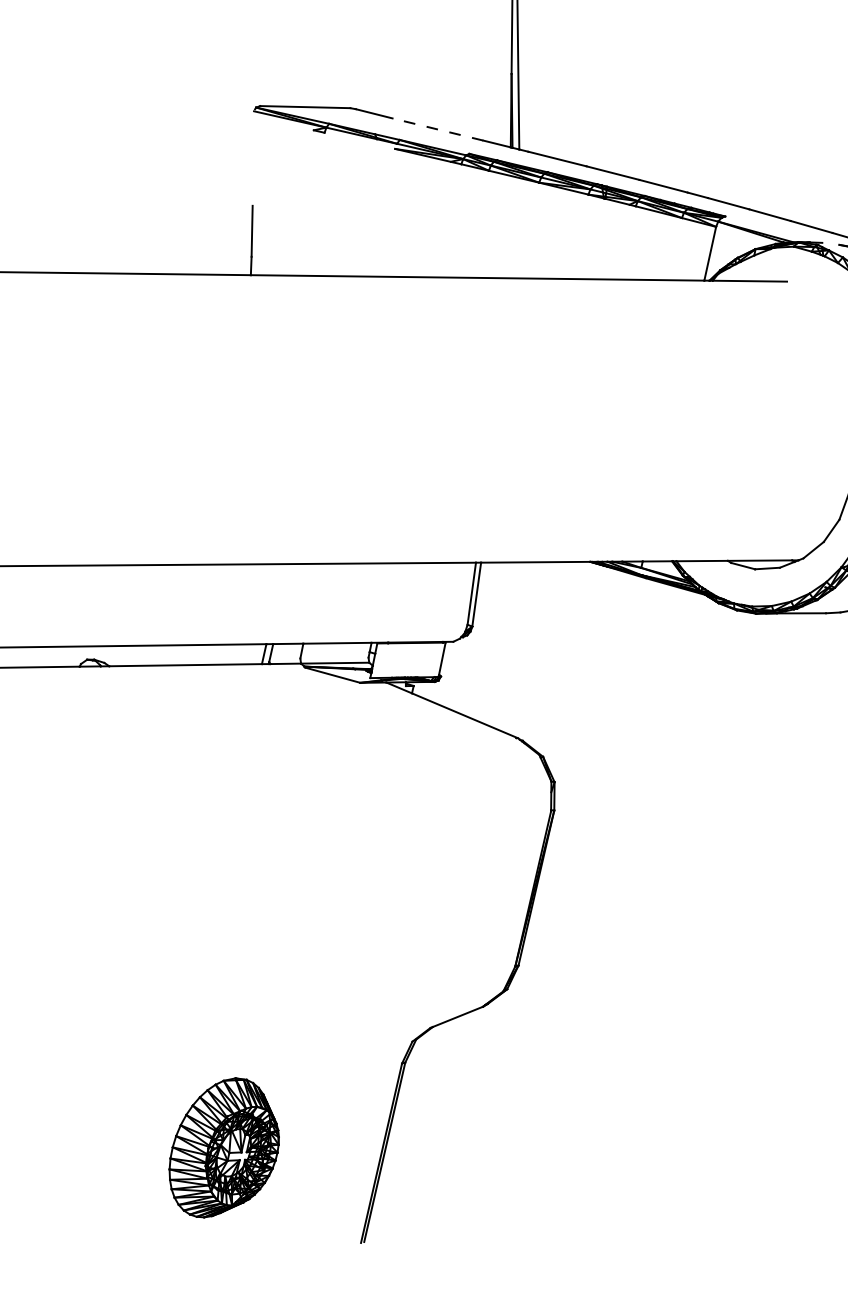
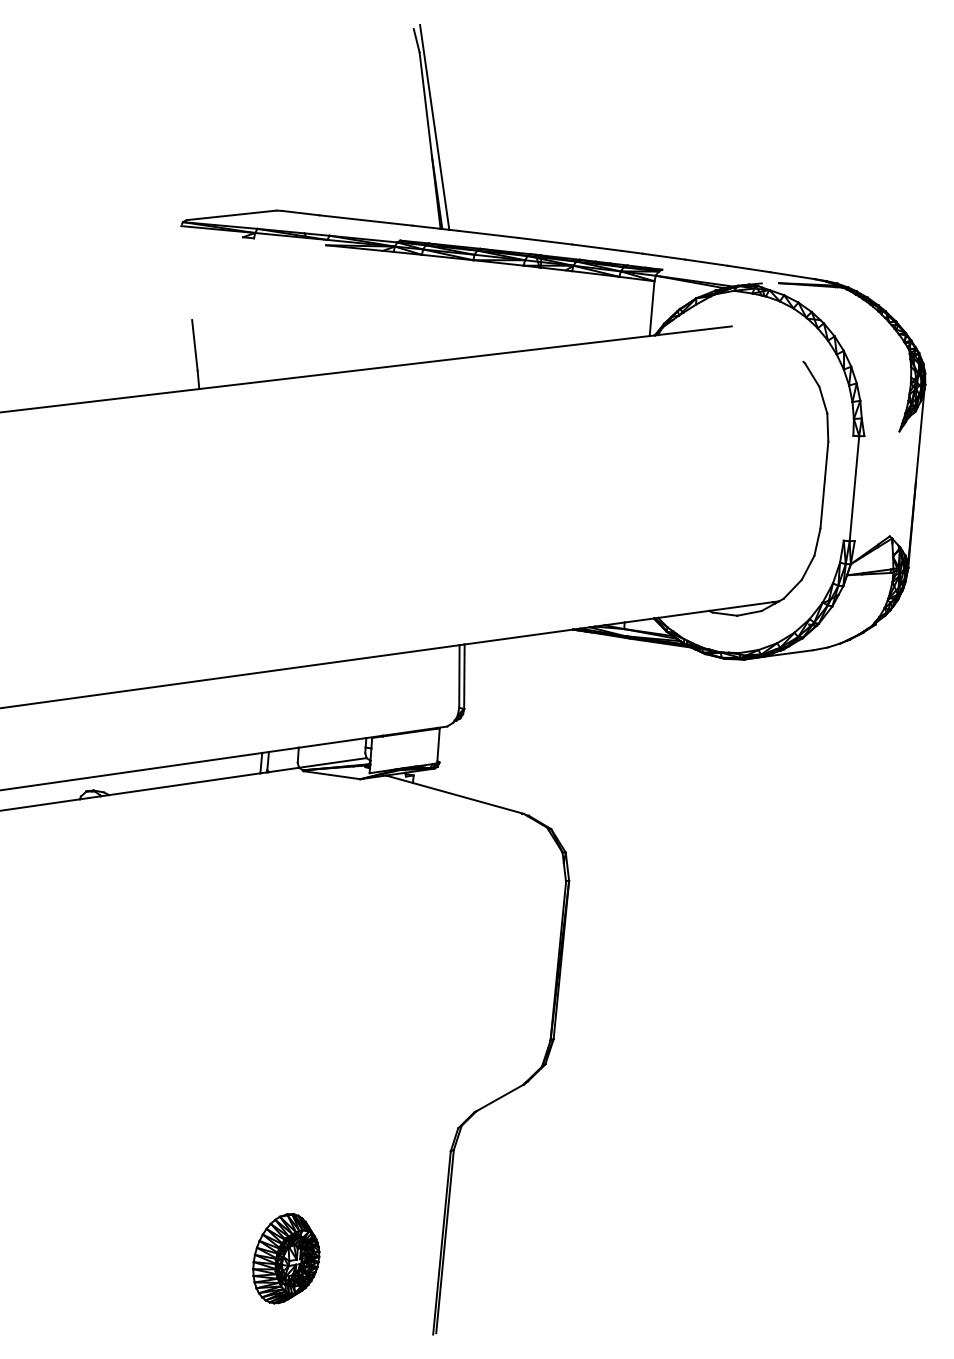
line: (438, 129) -> (366, 220), dashed -> solid
part: (225, 1148) -> (286, 1258), size x0.62

